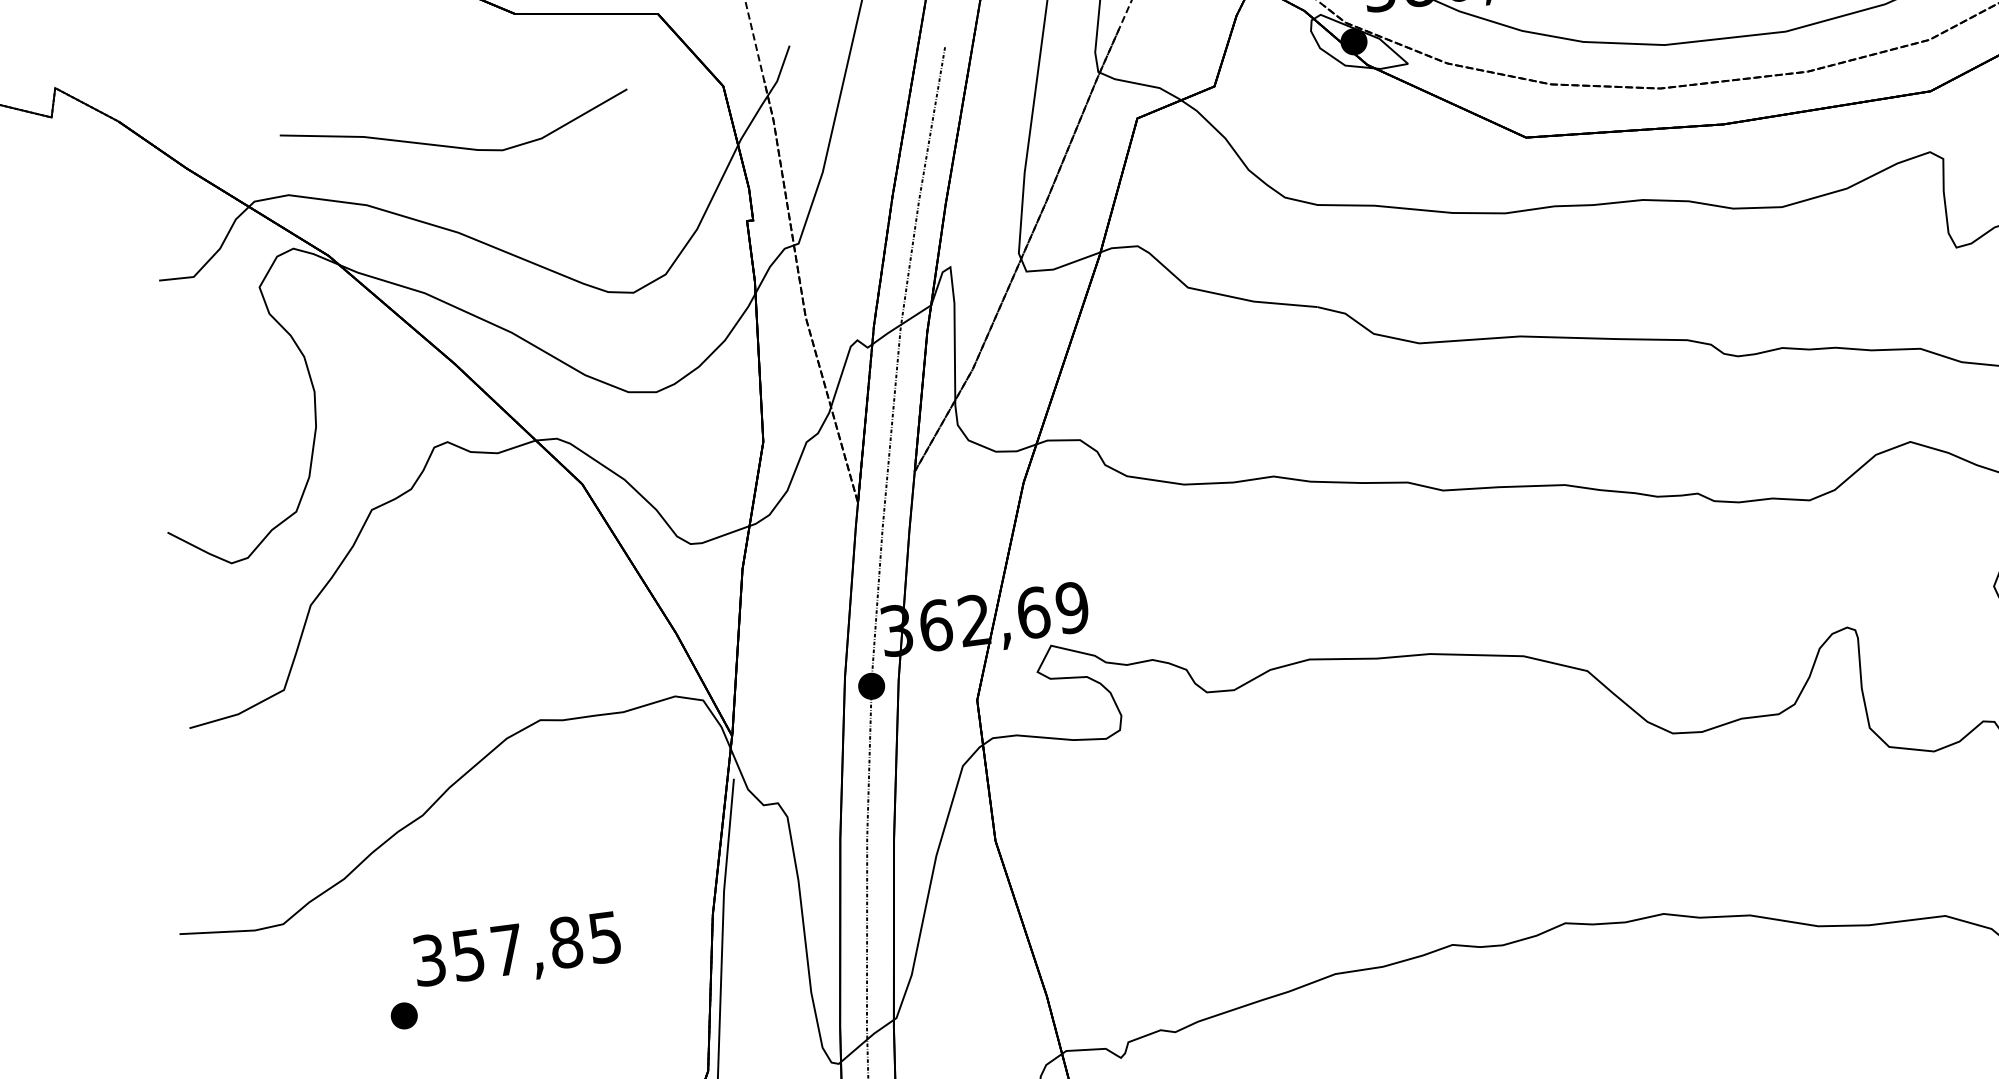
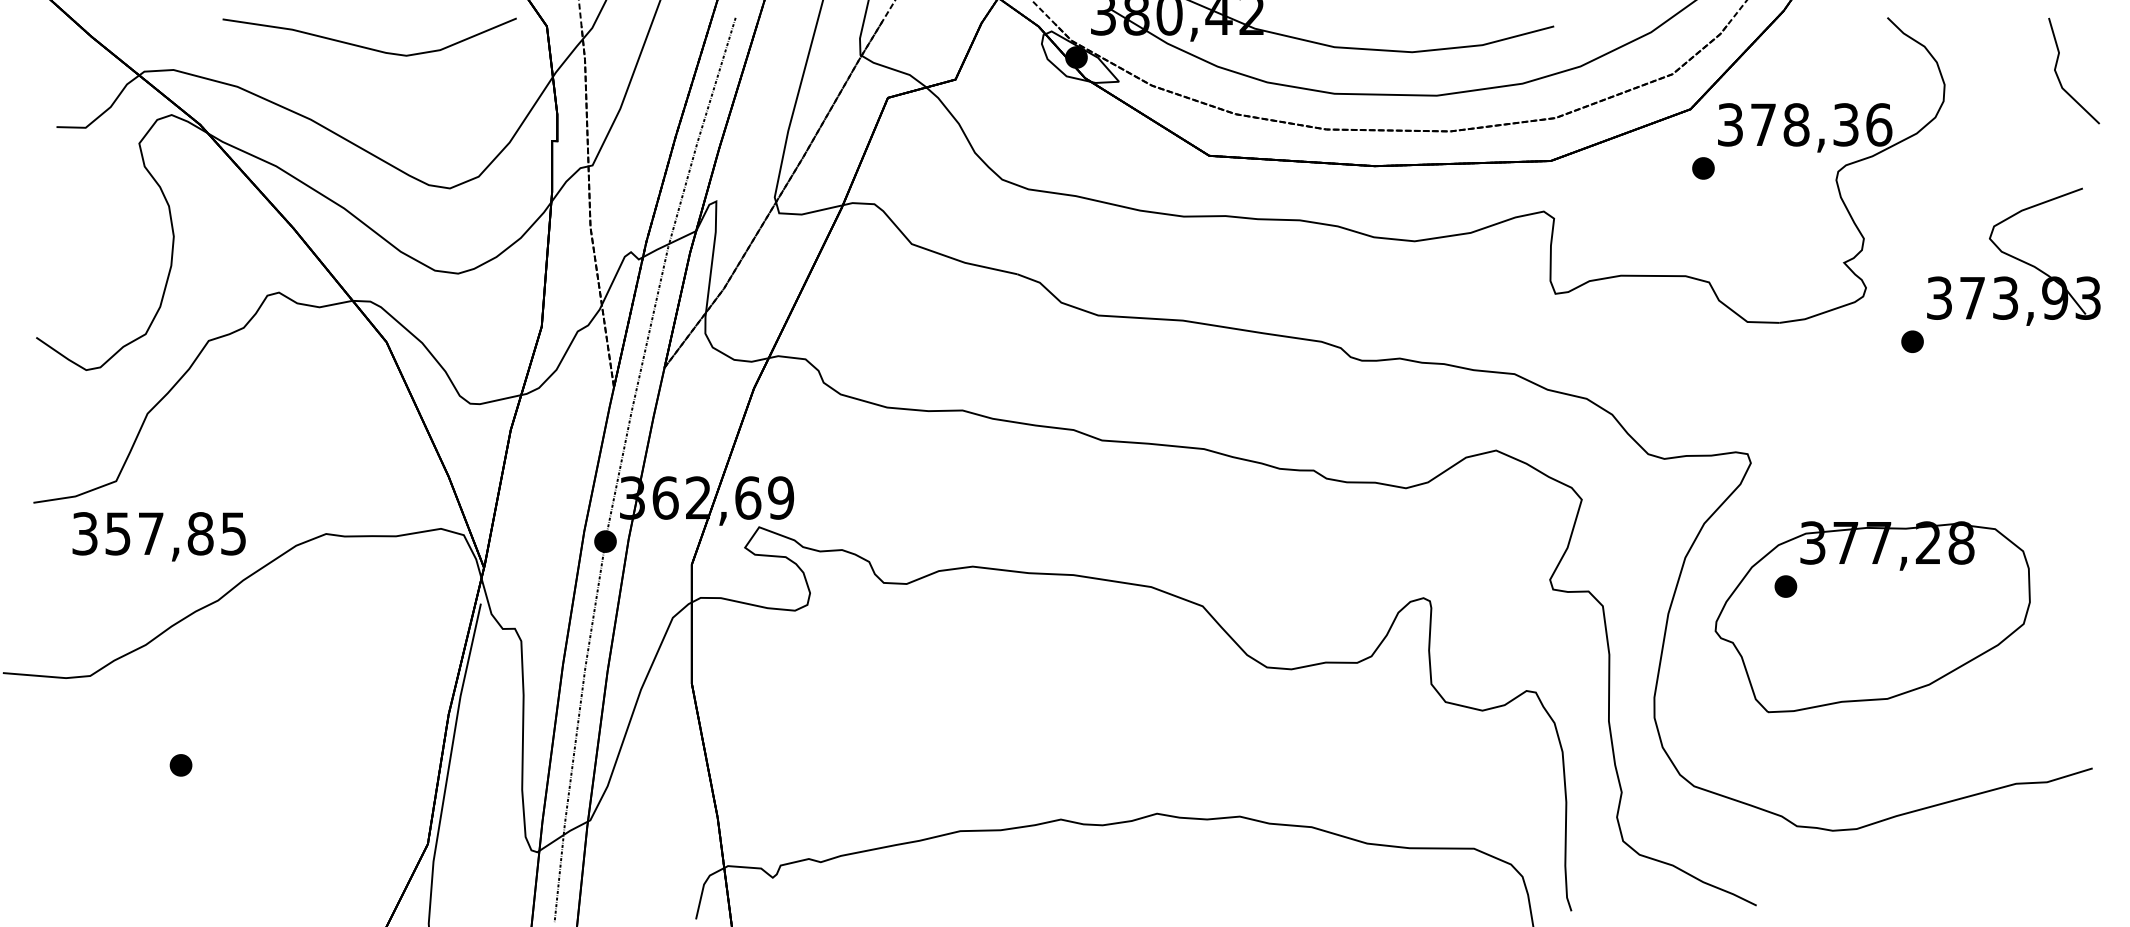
part: (452, 145) -> (365, 46), moved
text: (516, 952) -> (158, 536), moved

